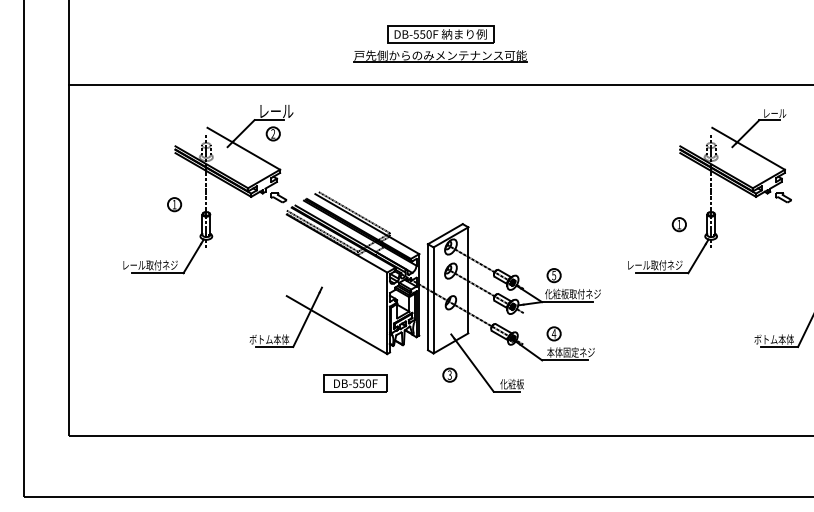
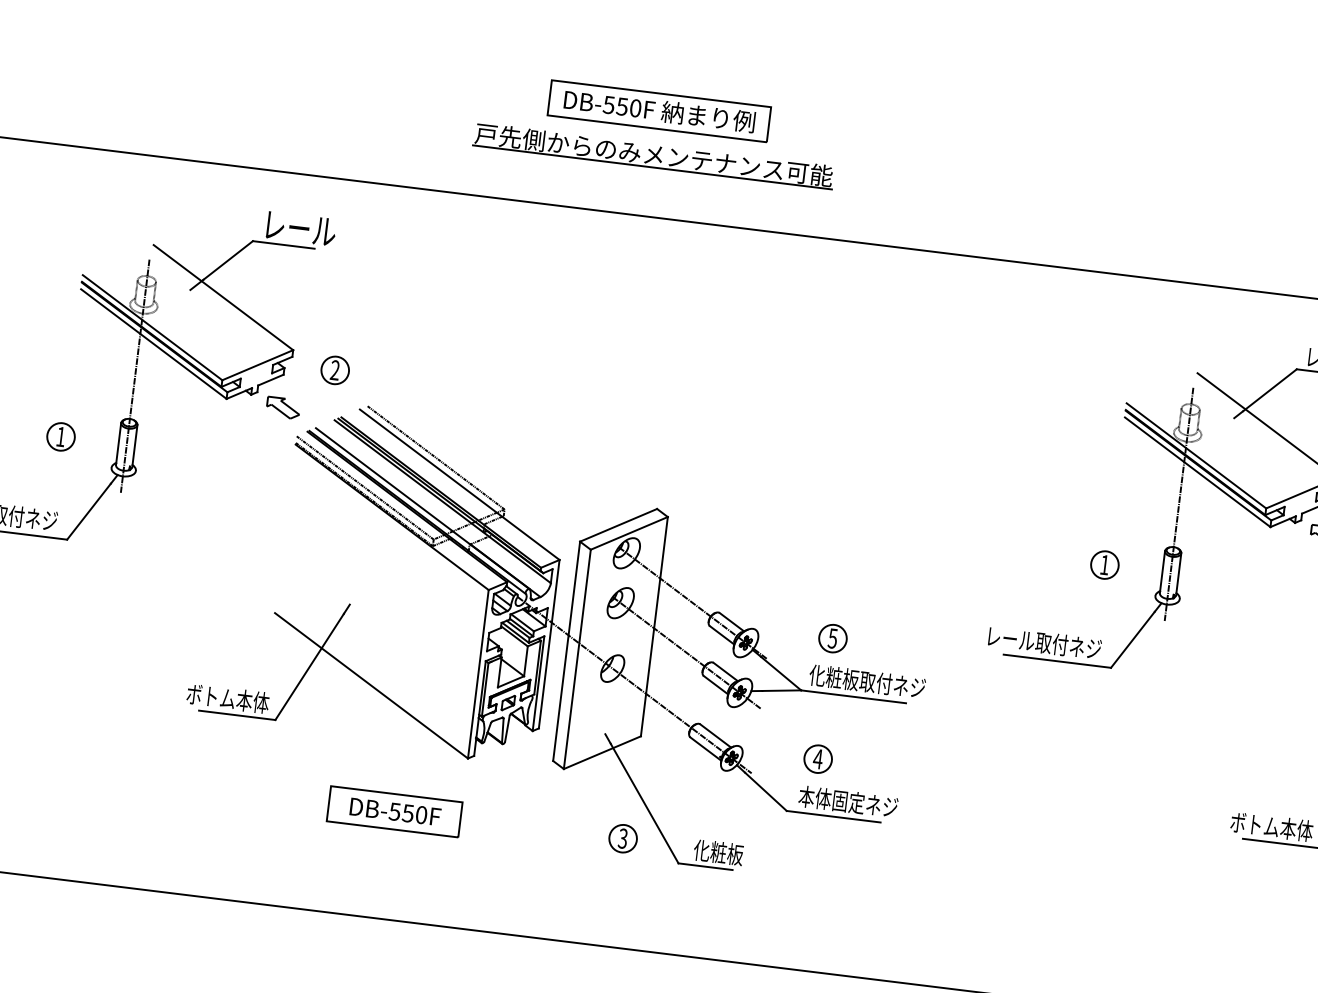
part: (272, 133) -> (333, 369), moved
part: (174, 204) -> (60, 436), moved
part: (449, 374) -> (622, 837), moved

